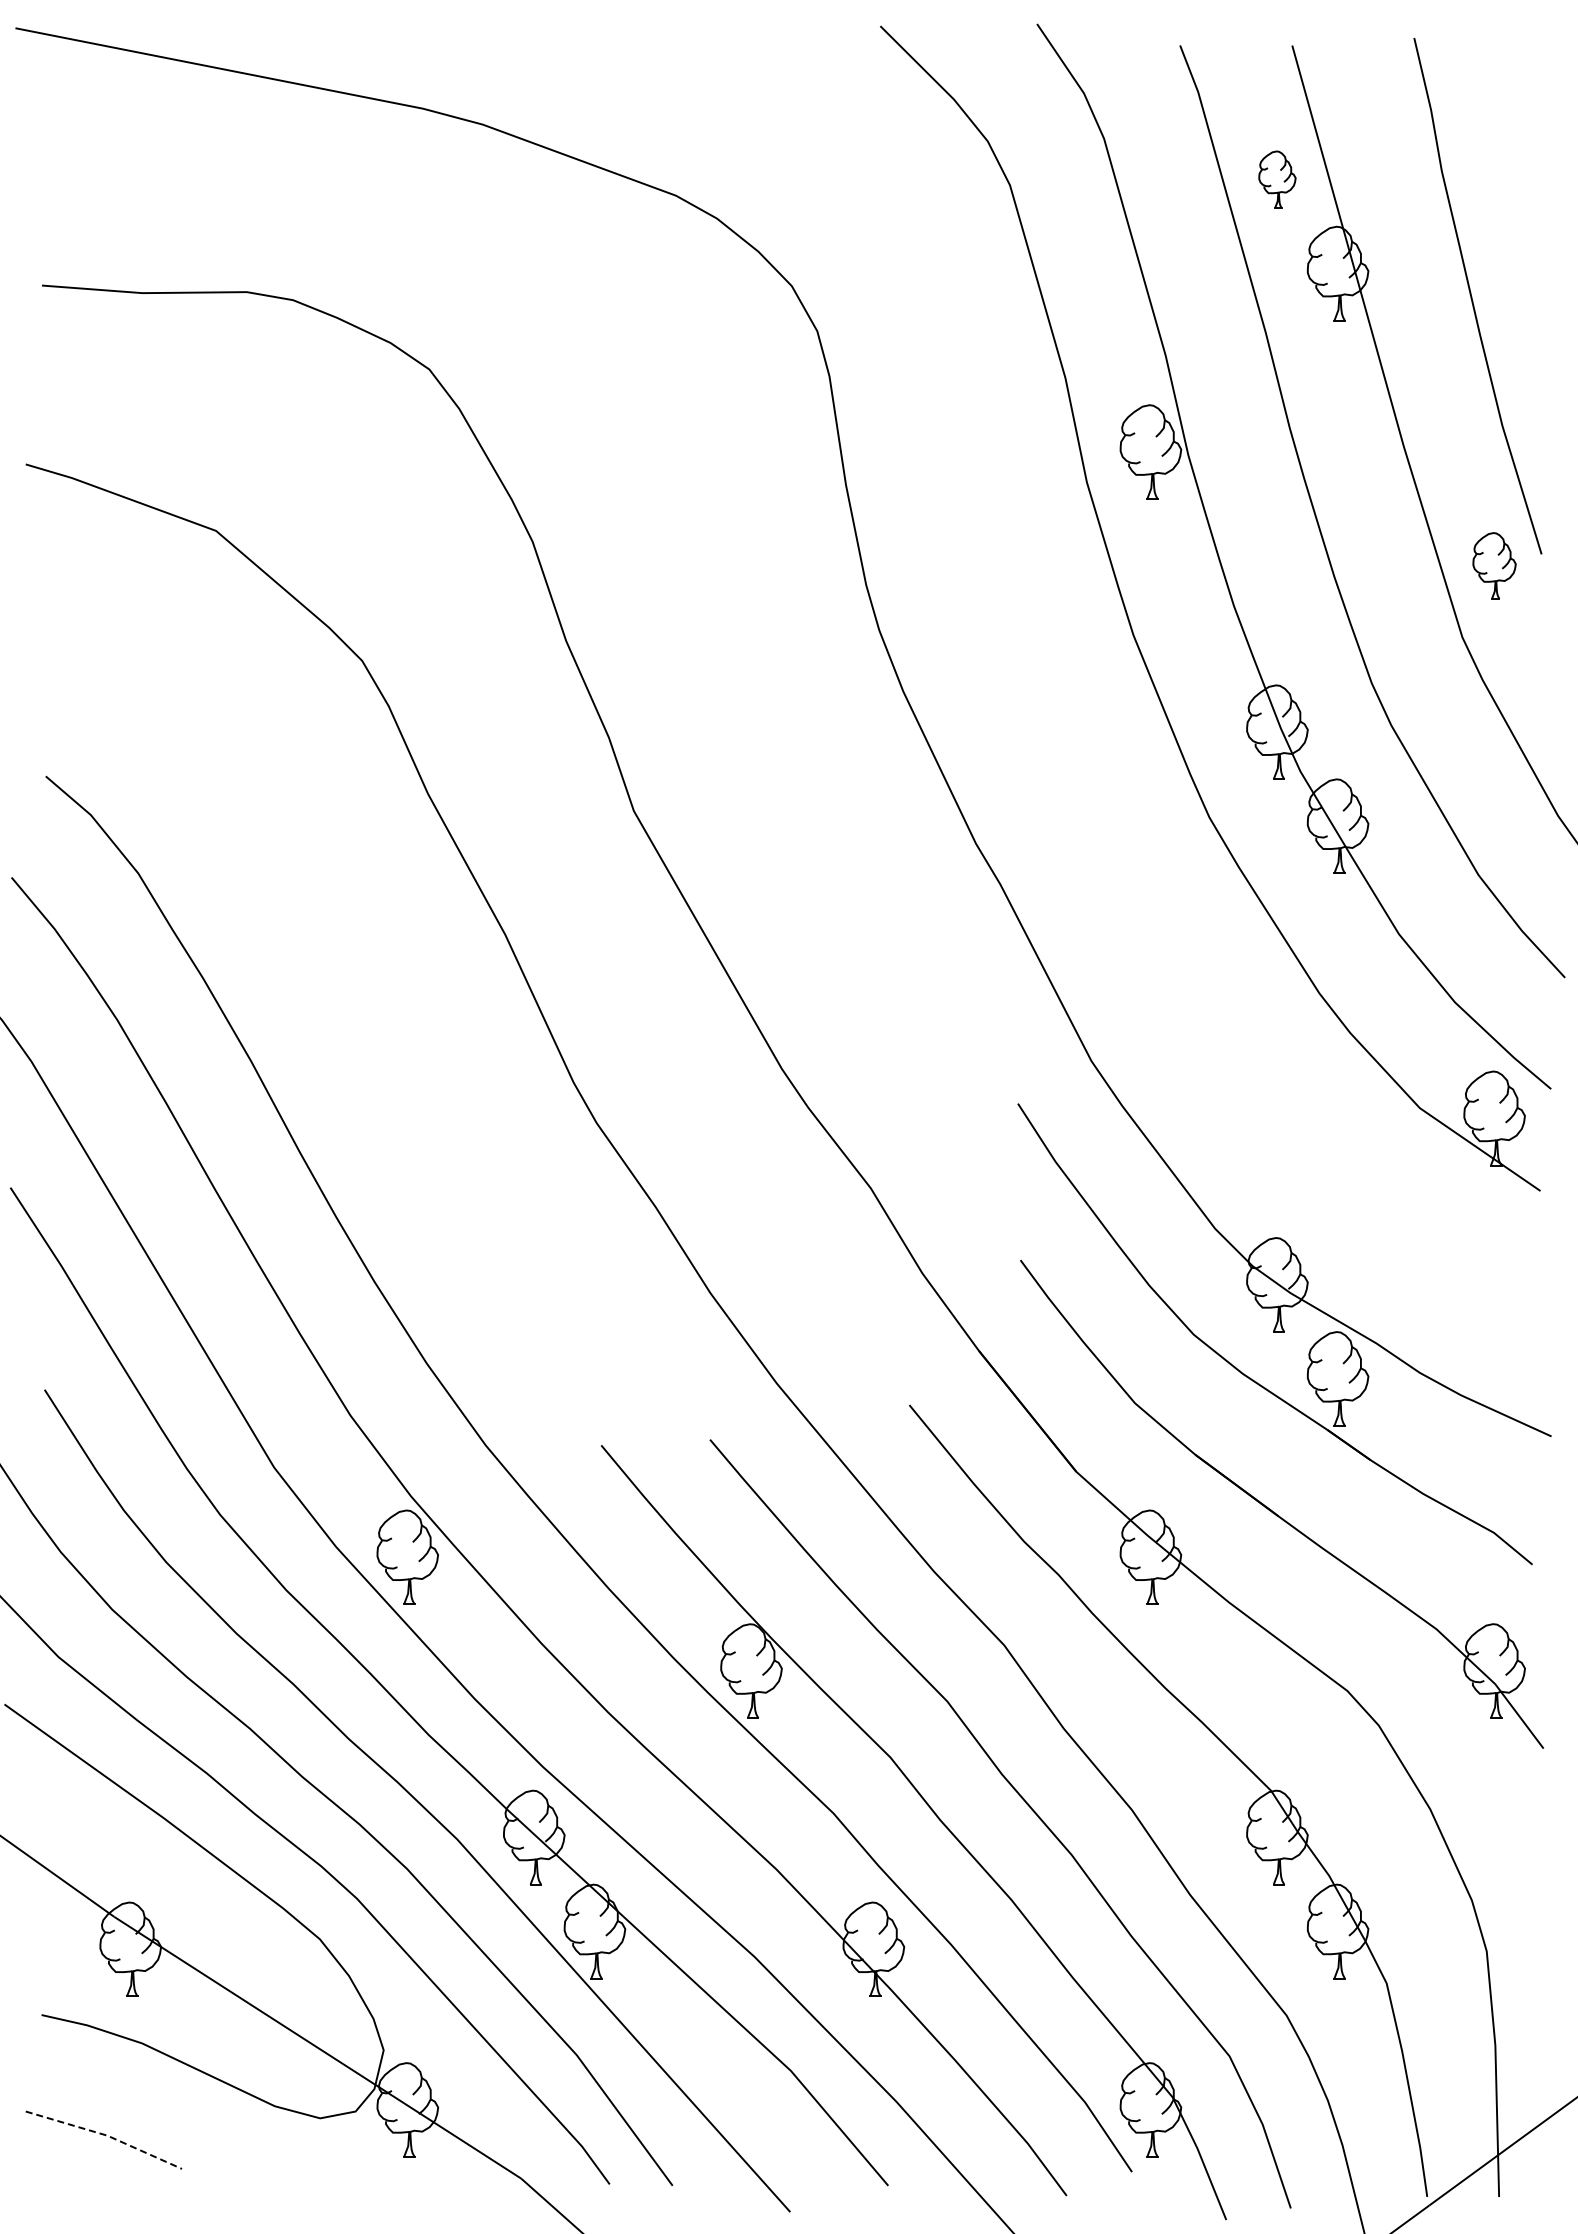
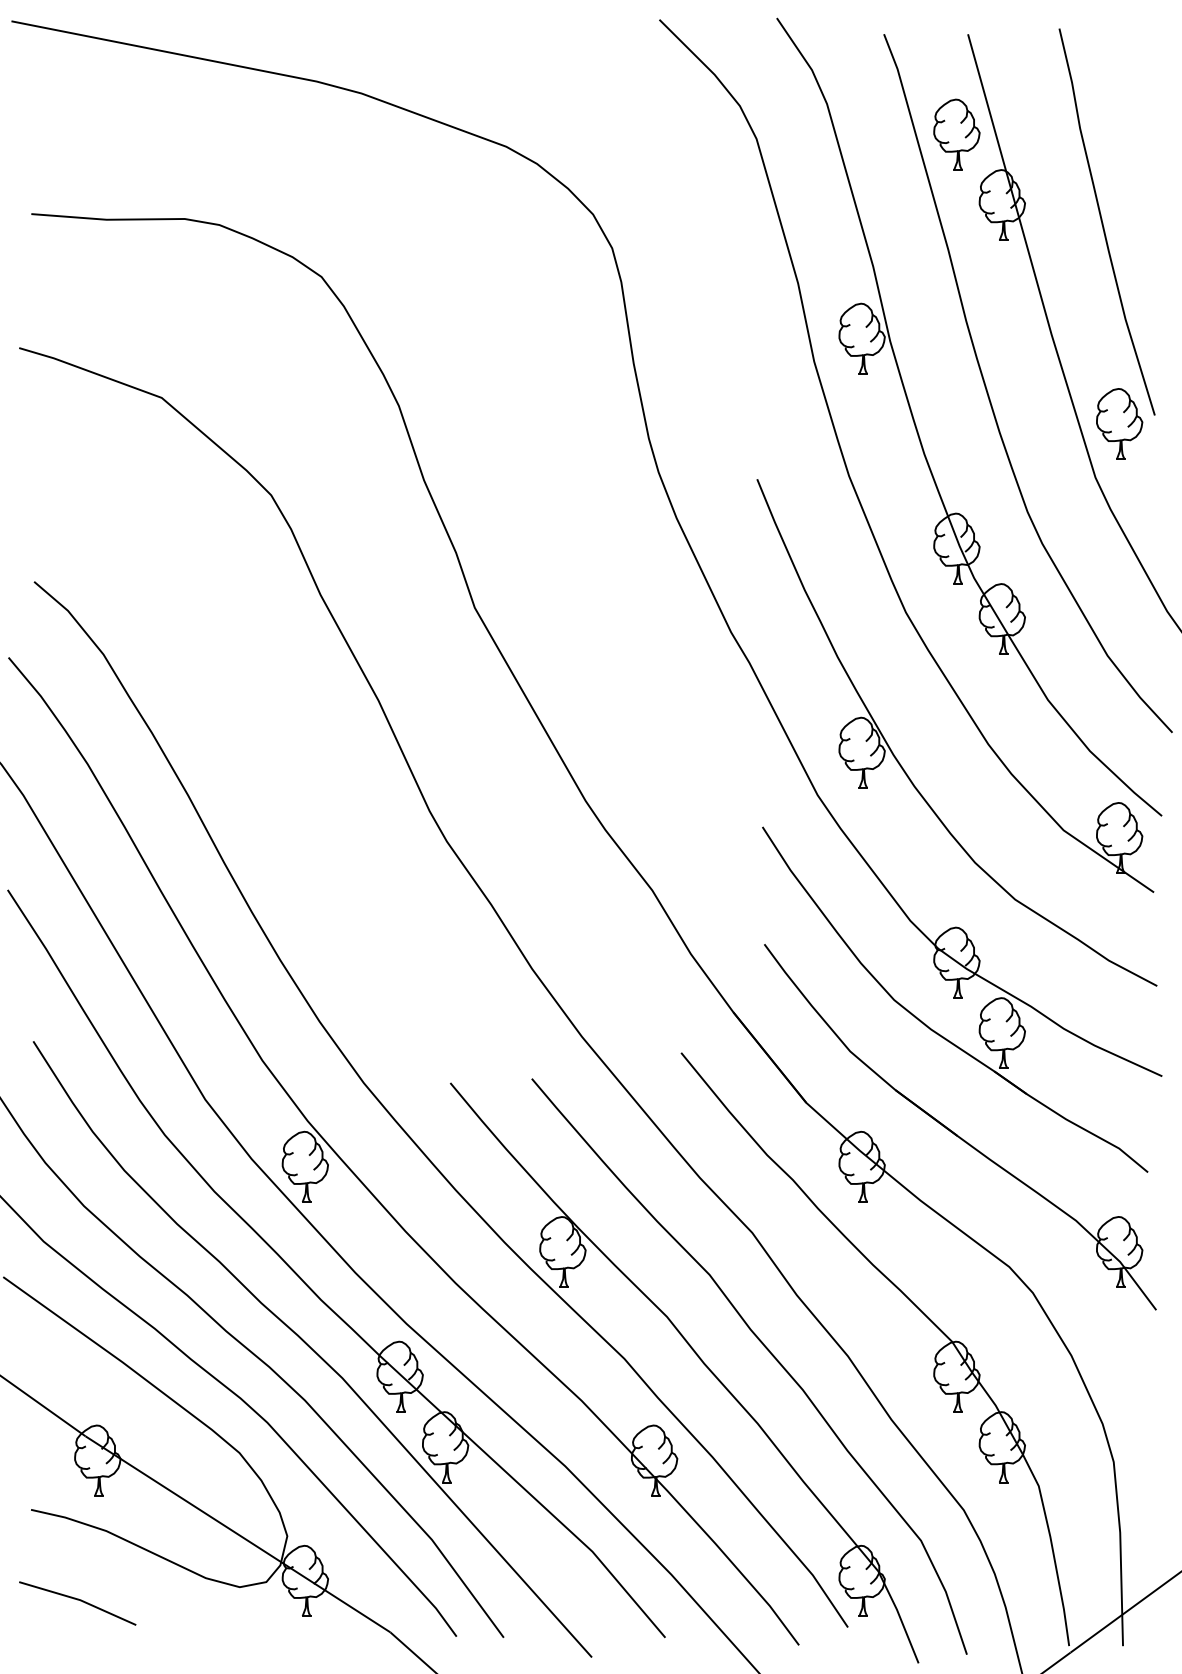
part: (1277, 179) -> (956, 134), size x1.67
part: (1494, 565) -> (1119, 423), size x1.43
part: (1205, 1024) -> (903, 767), added
line: (106, 2135) -> (79, 1600), dashed -> solid

